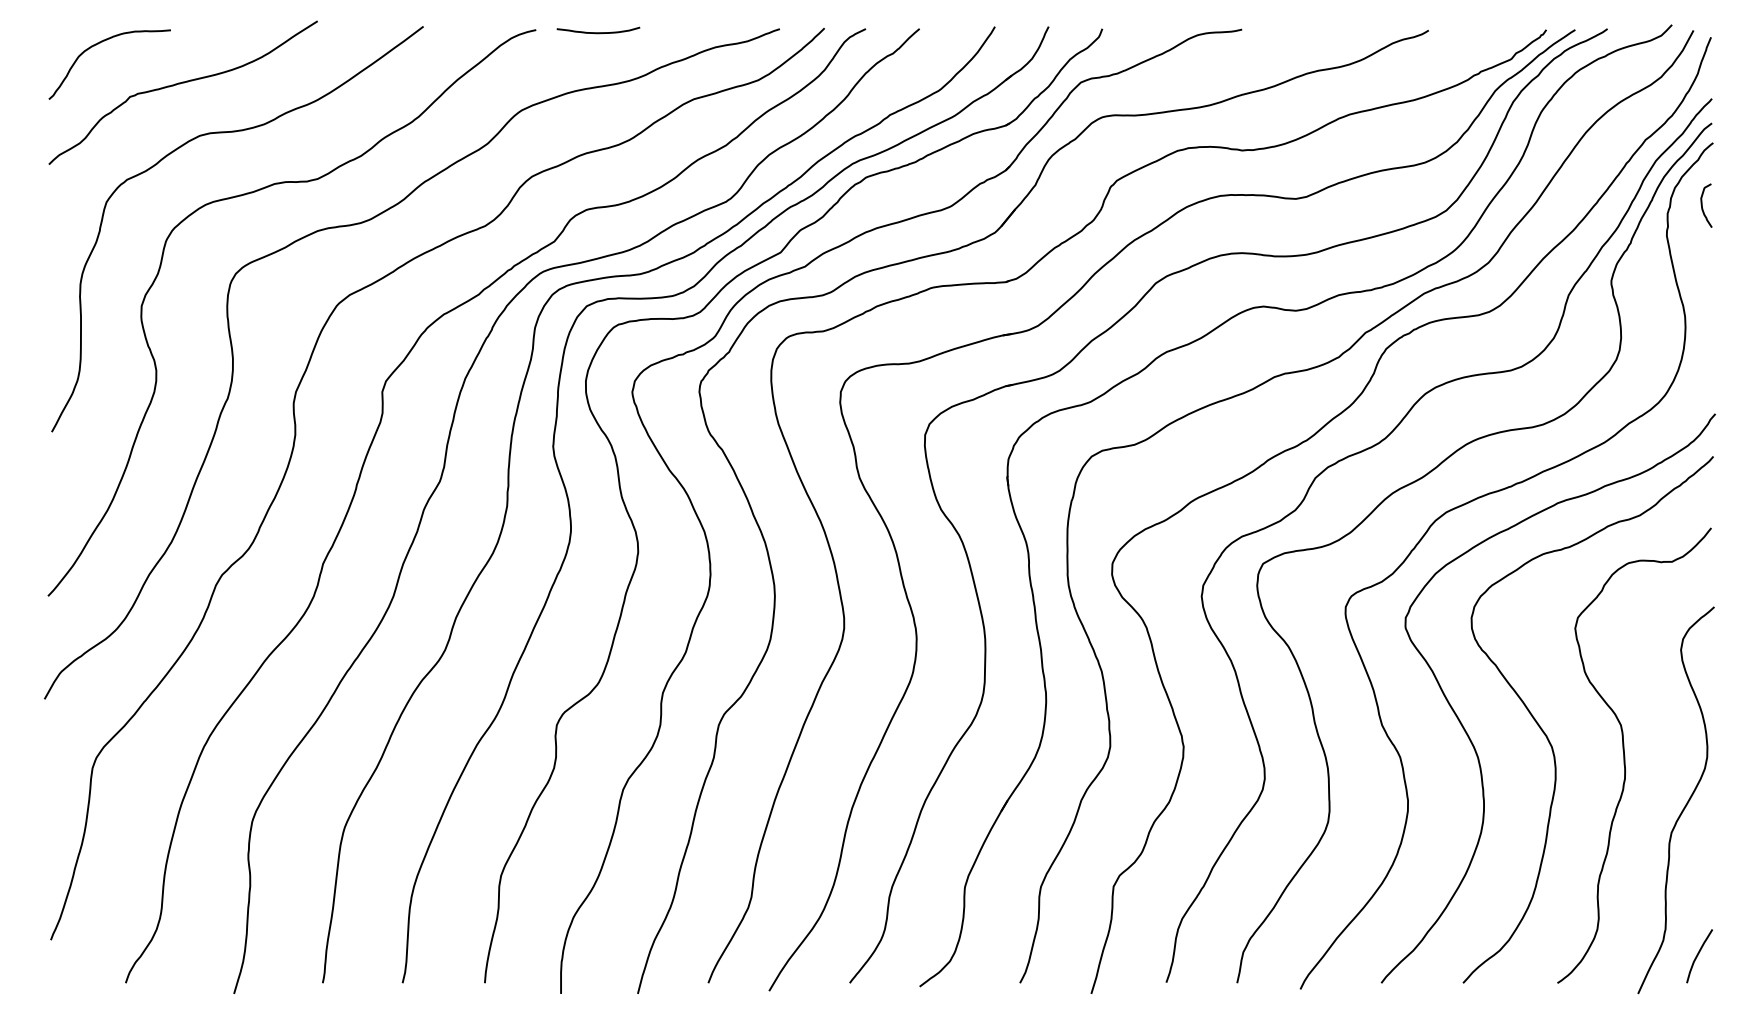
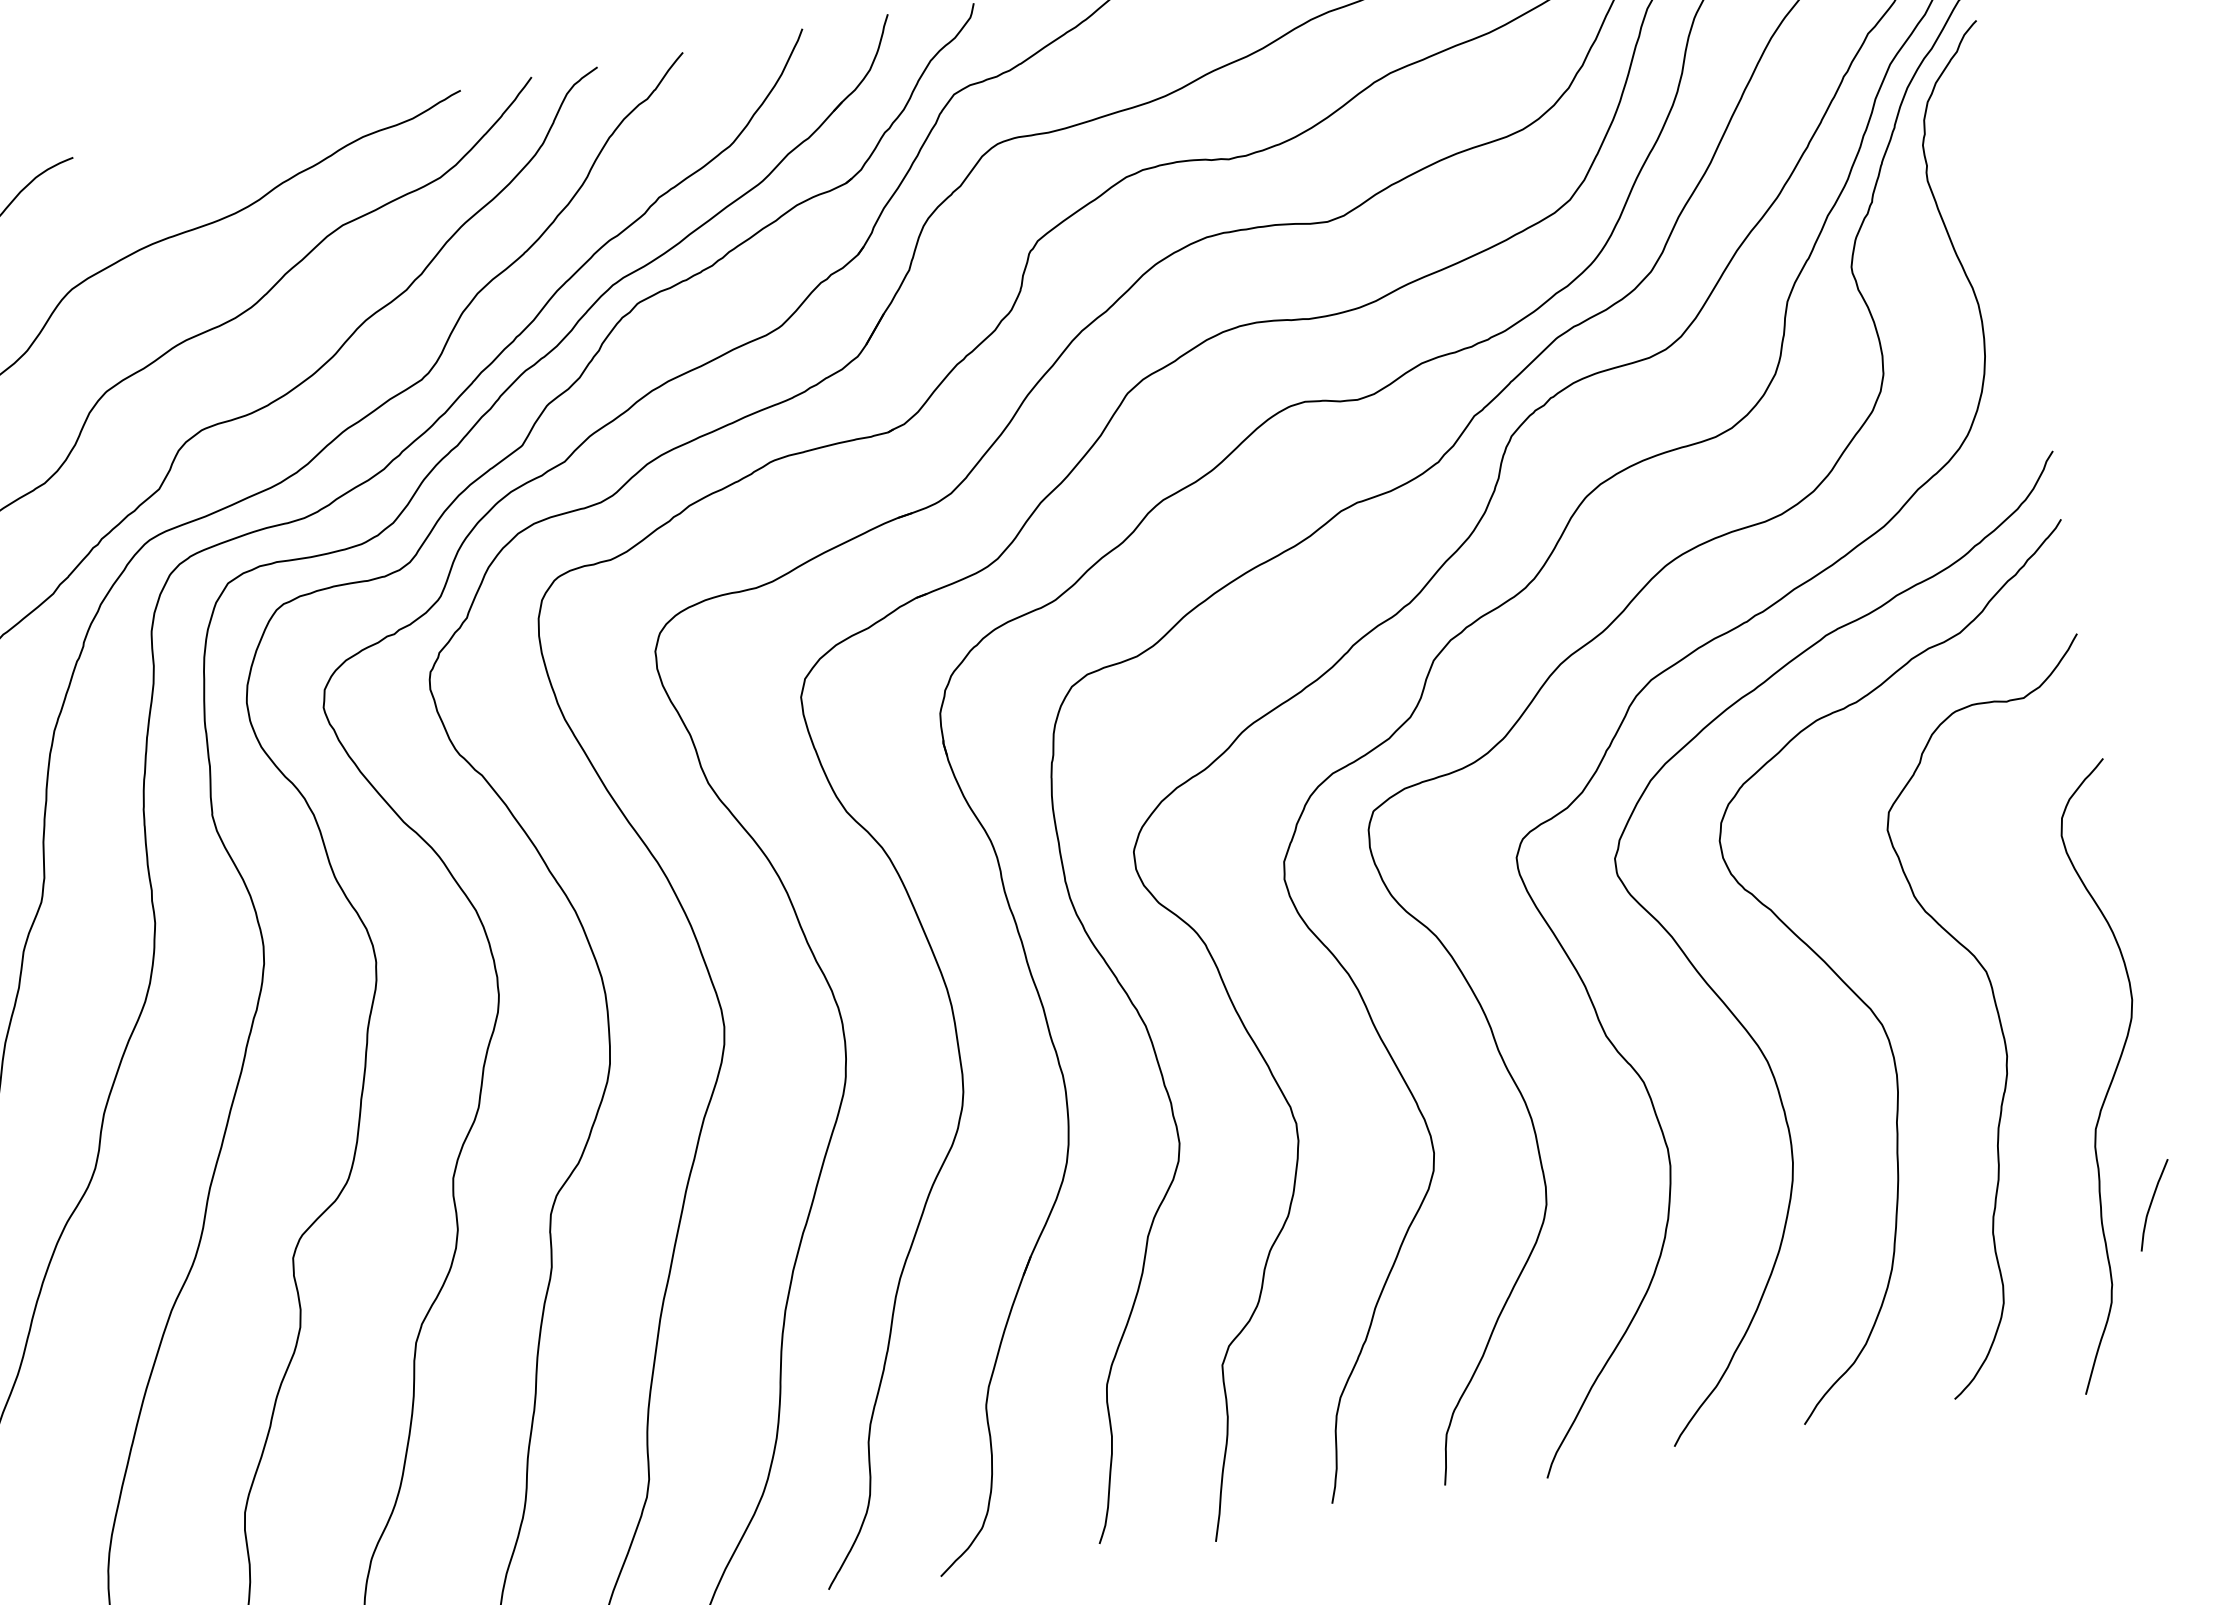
curve: (598, 32) -> (173, 144), removed
curve: (1702, 205) -> (1976, 122), removed
curve: (1698, 955) -> (2152, 1204), moved

